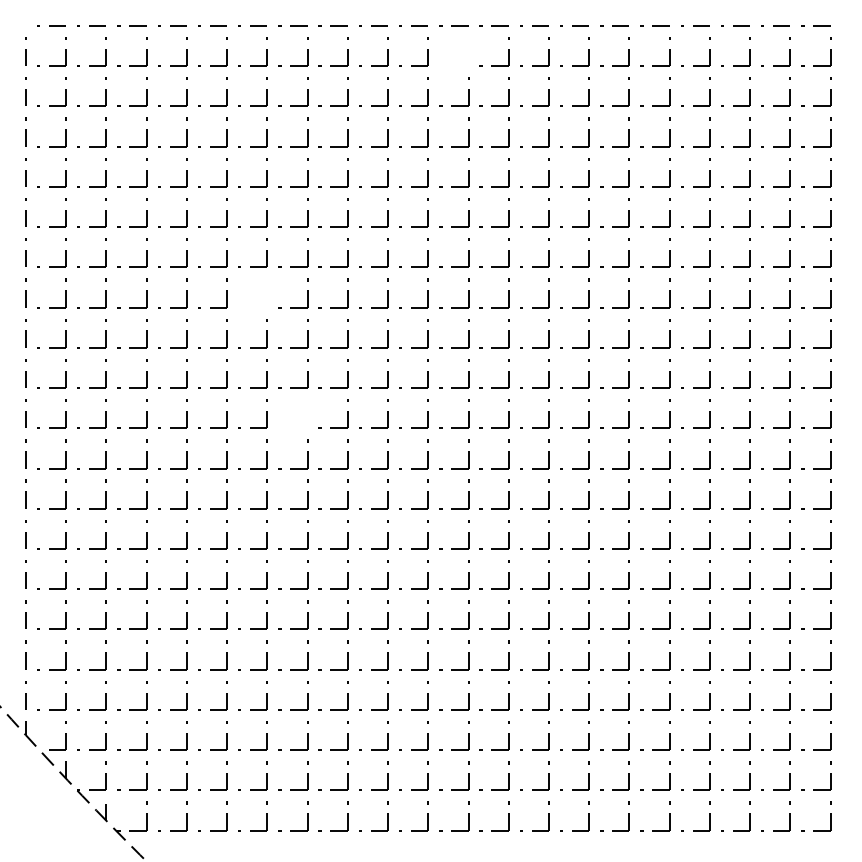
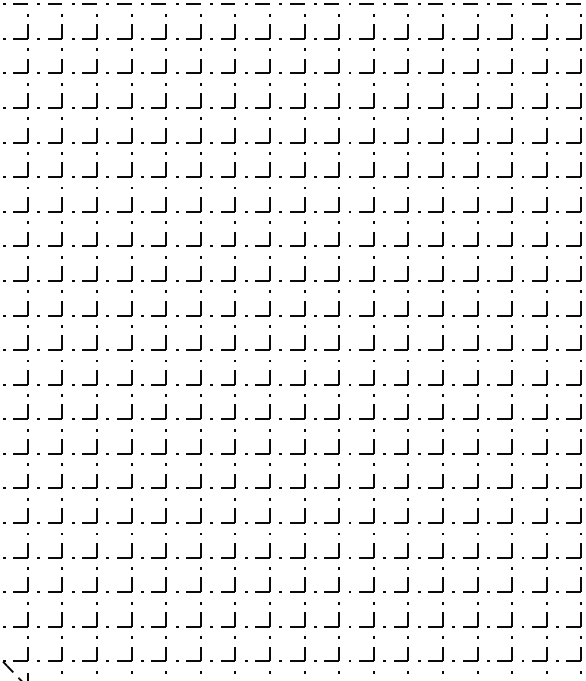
part: (468, 51) -> (339, 26), added
part: (266, 293) -> (165, 234), added
part: (307, 413) -> (200, 337), added

